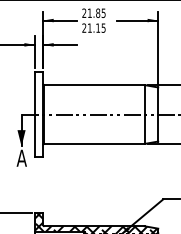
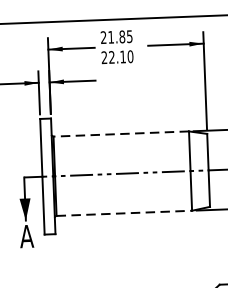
text: (96, 27) -> (120, 56), 21.15 -> 22.10
line: (94, 85) -> (121, 134), solid -> dashed
line: (95, 143) -> (125, 212), solid -> dashed

